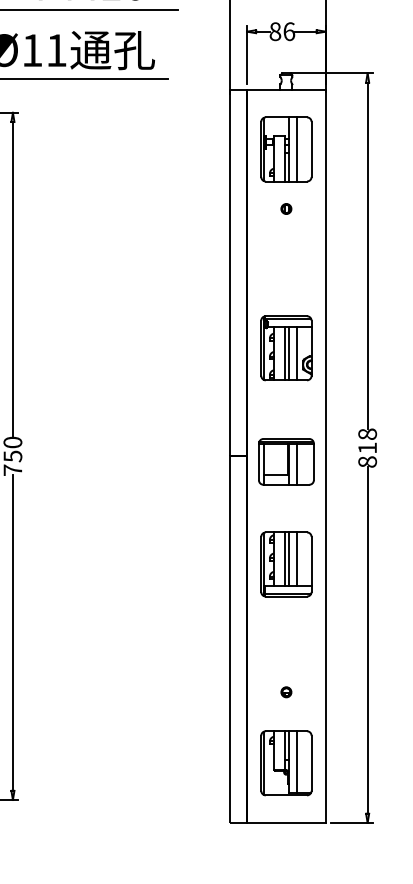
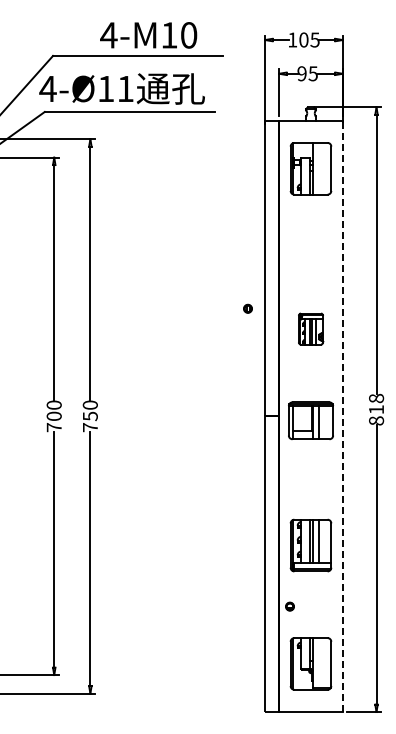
text: (282, 31) -> (307, 73), 86 -> 95
line: (296, 149) -> (319, 168), removed
part: (285, 208) -> (247, 308), moved
part: (285, 347) -> (310, 328), size x0.6
line: (325, 456) -> (342, 416), solid -> dashed
part: (285, 564) -> (310, 545), moved
part: (285, 692) -> (289, 606), moved
line: (296, 761) -> (319, 662), removed

